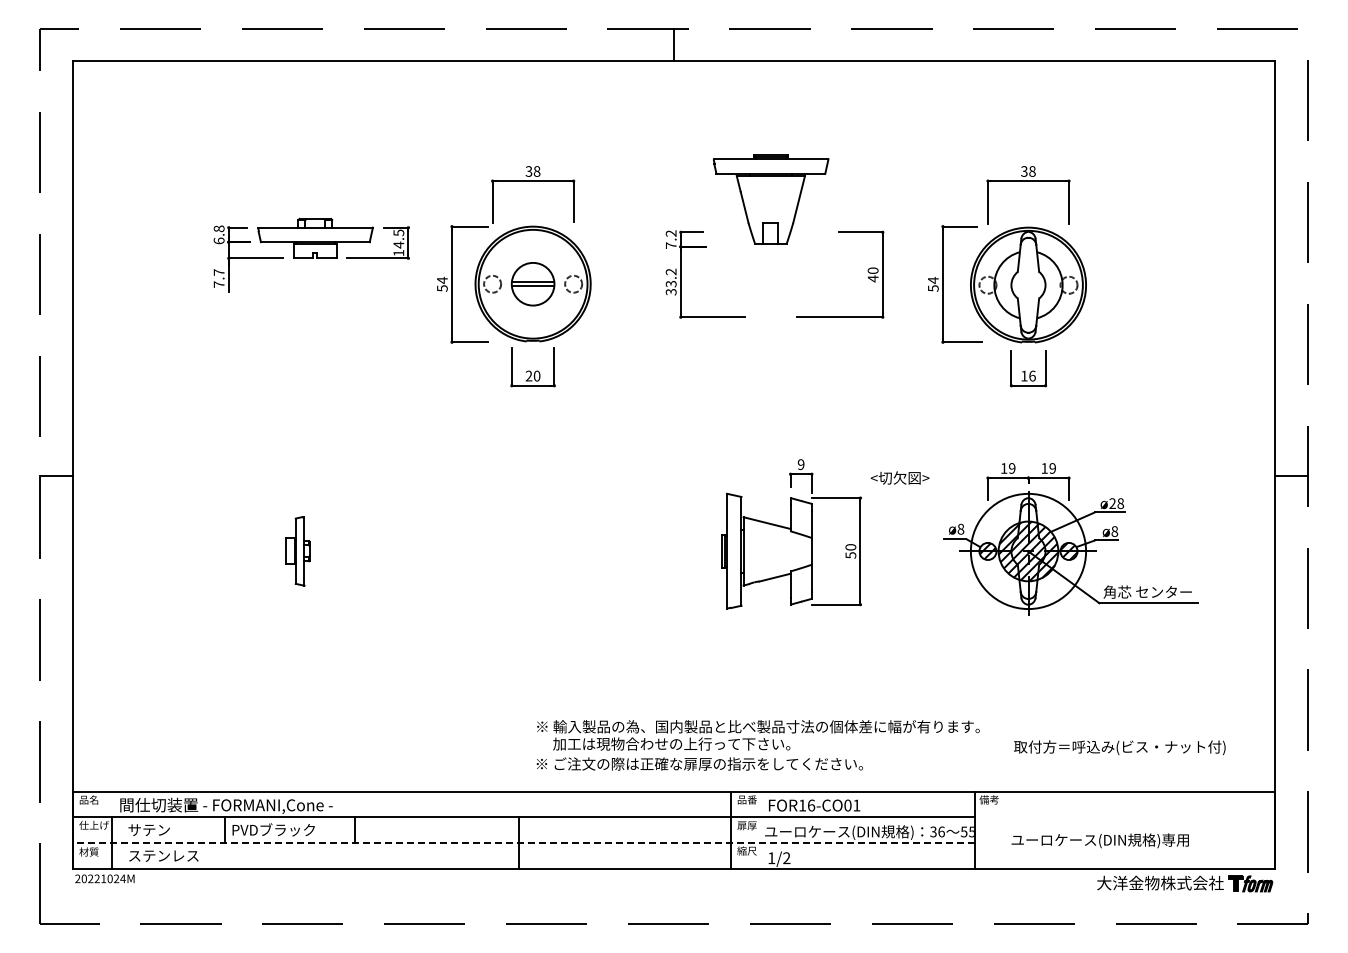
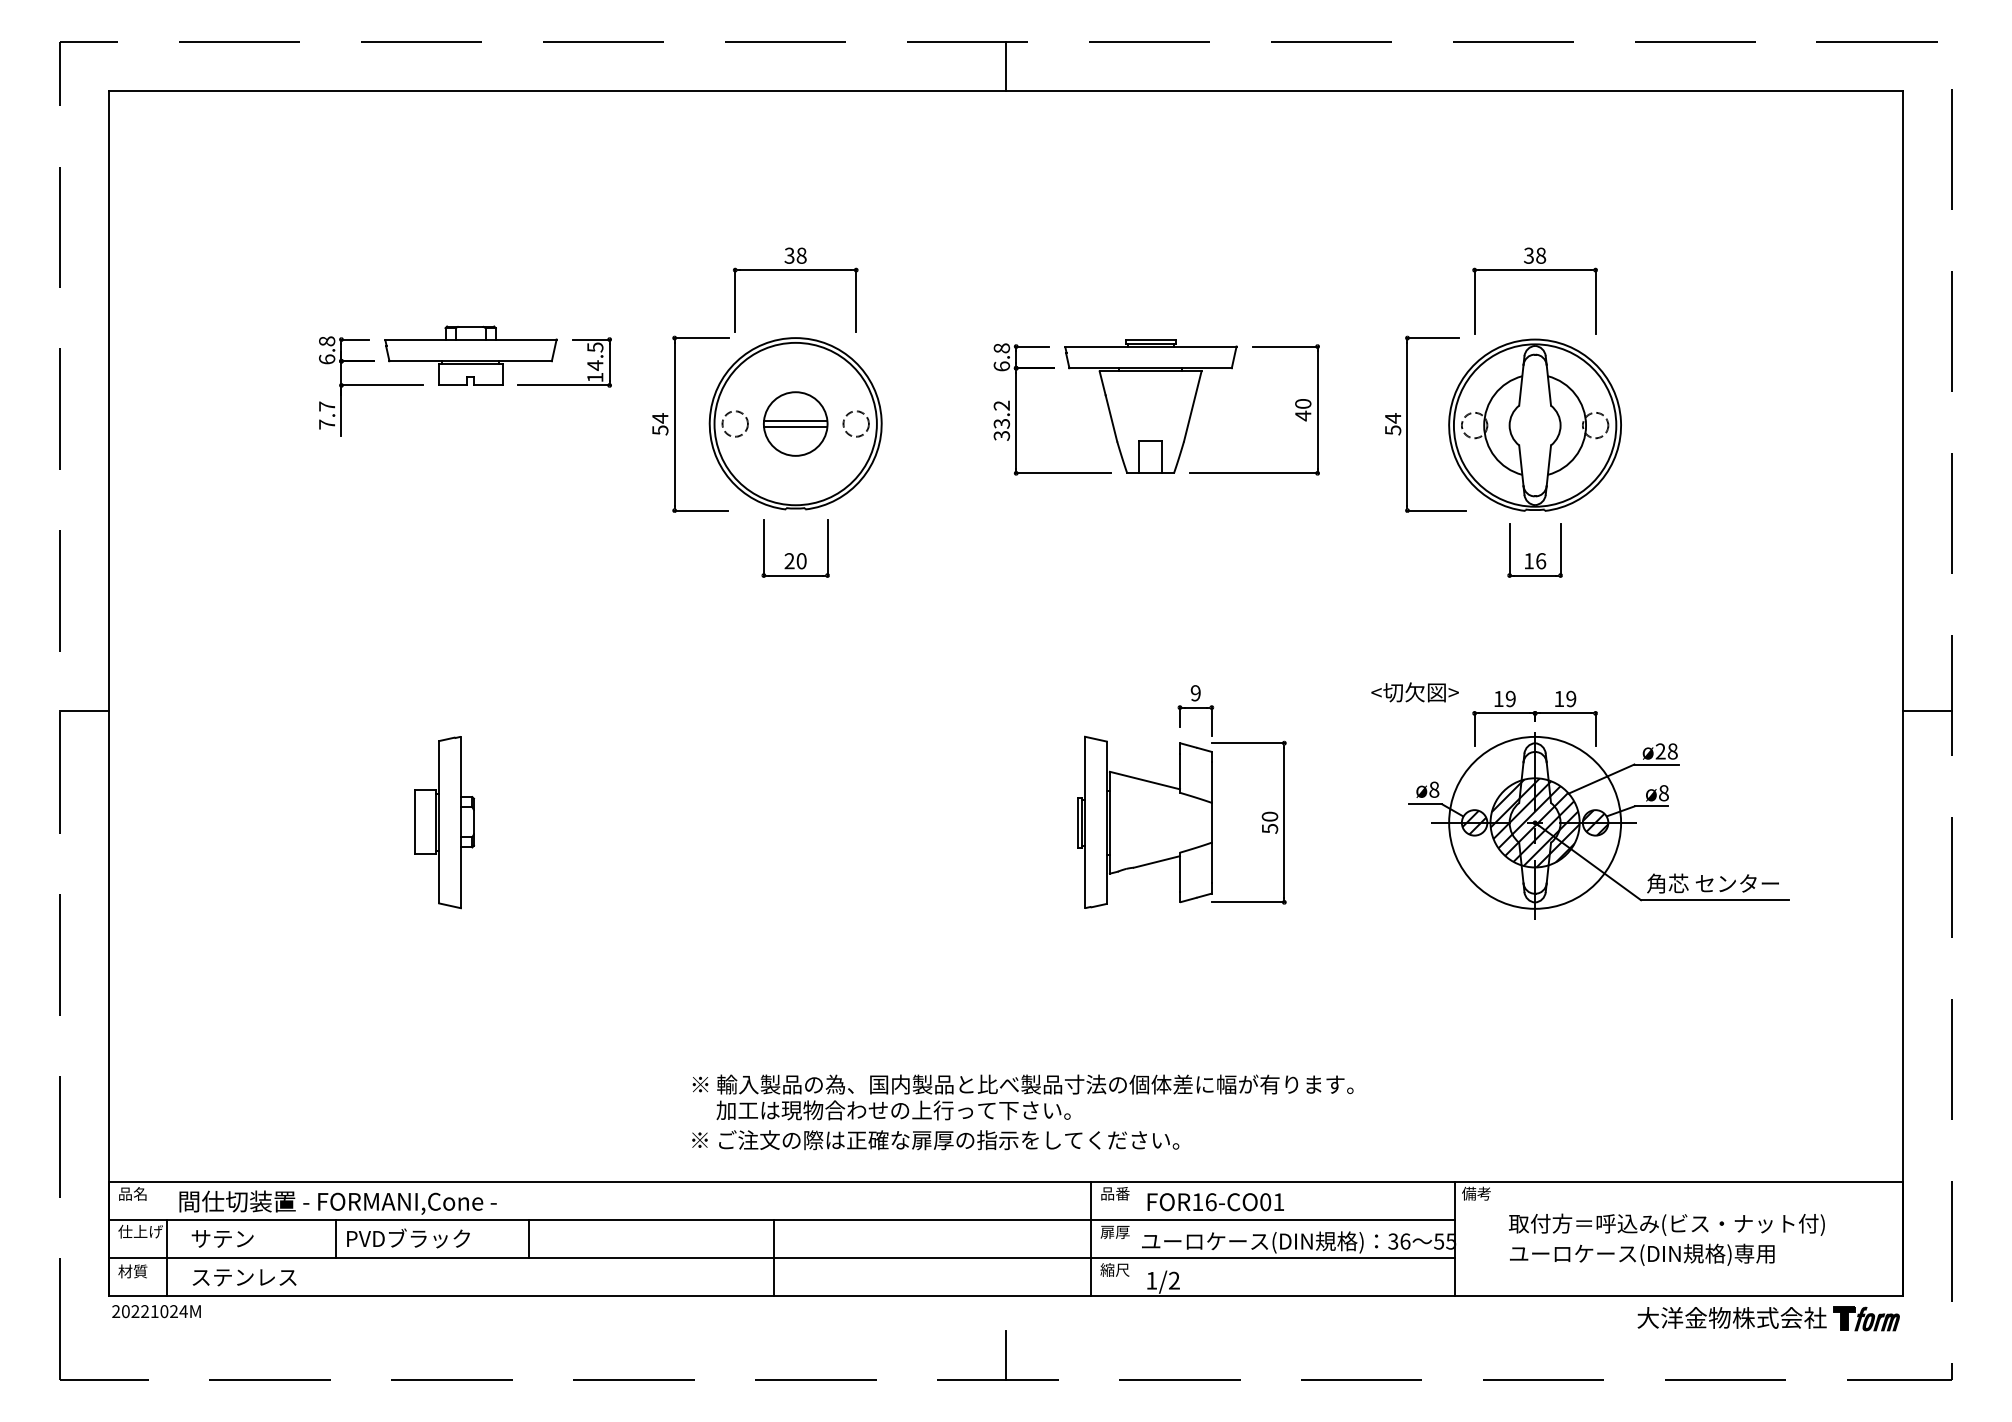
part: (771, 199) -> (1151, 406), moved
text: (670, 239) -> (1000, 357), 7.2 -> 6.8
text: (899, 477) -> (1414, 691), moved
part: (297, 551) -> (444, 822), size x1.67
text: (757, 745) -> (1021, 1112), moved
text: (1119, 747) -> (1666, 1224), moved
line: (523, 842) -> (781, 1257), dashed -> solid
line: (674, 907) -> (1006, 1354), added

